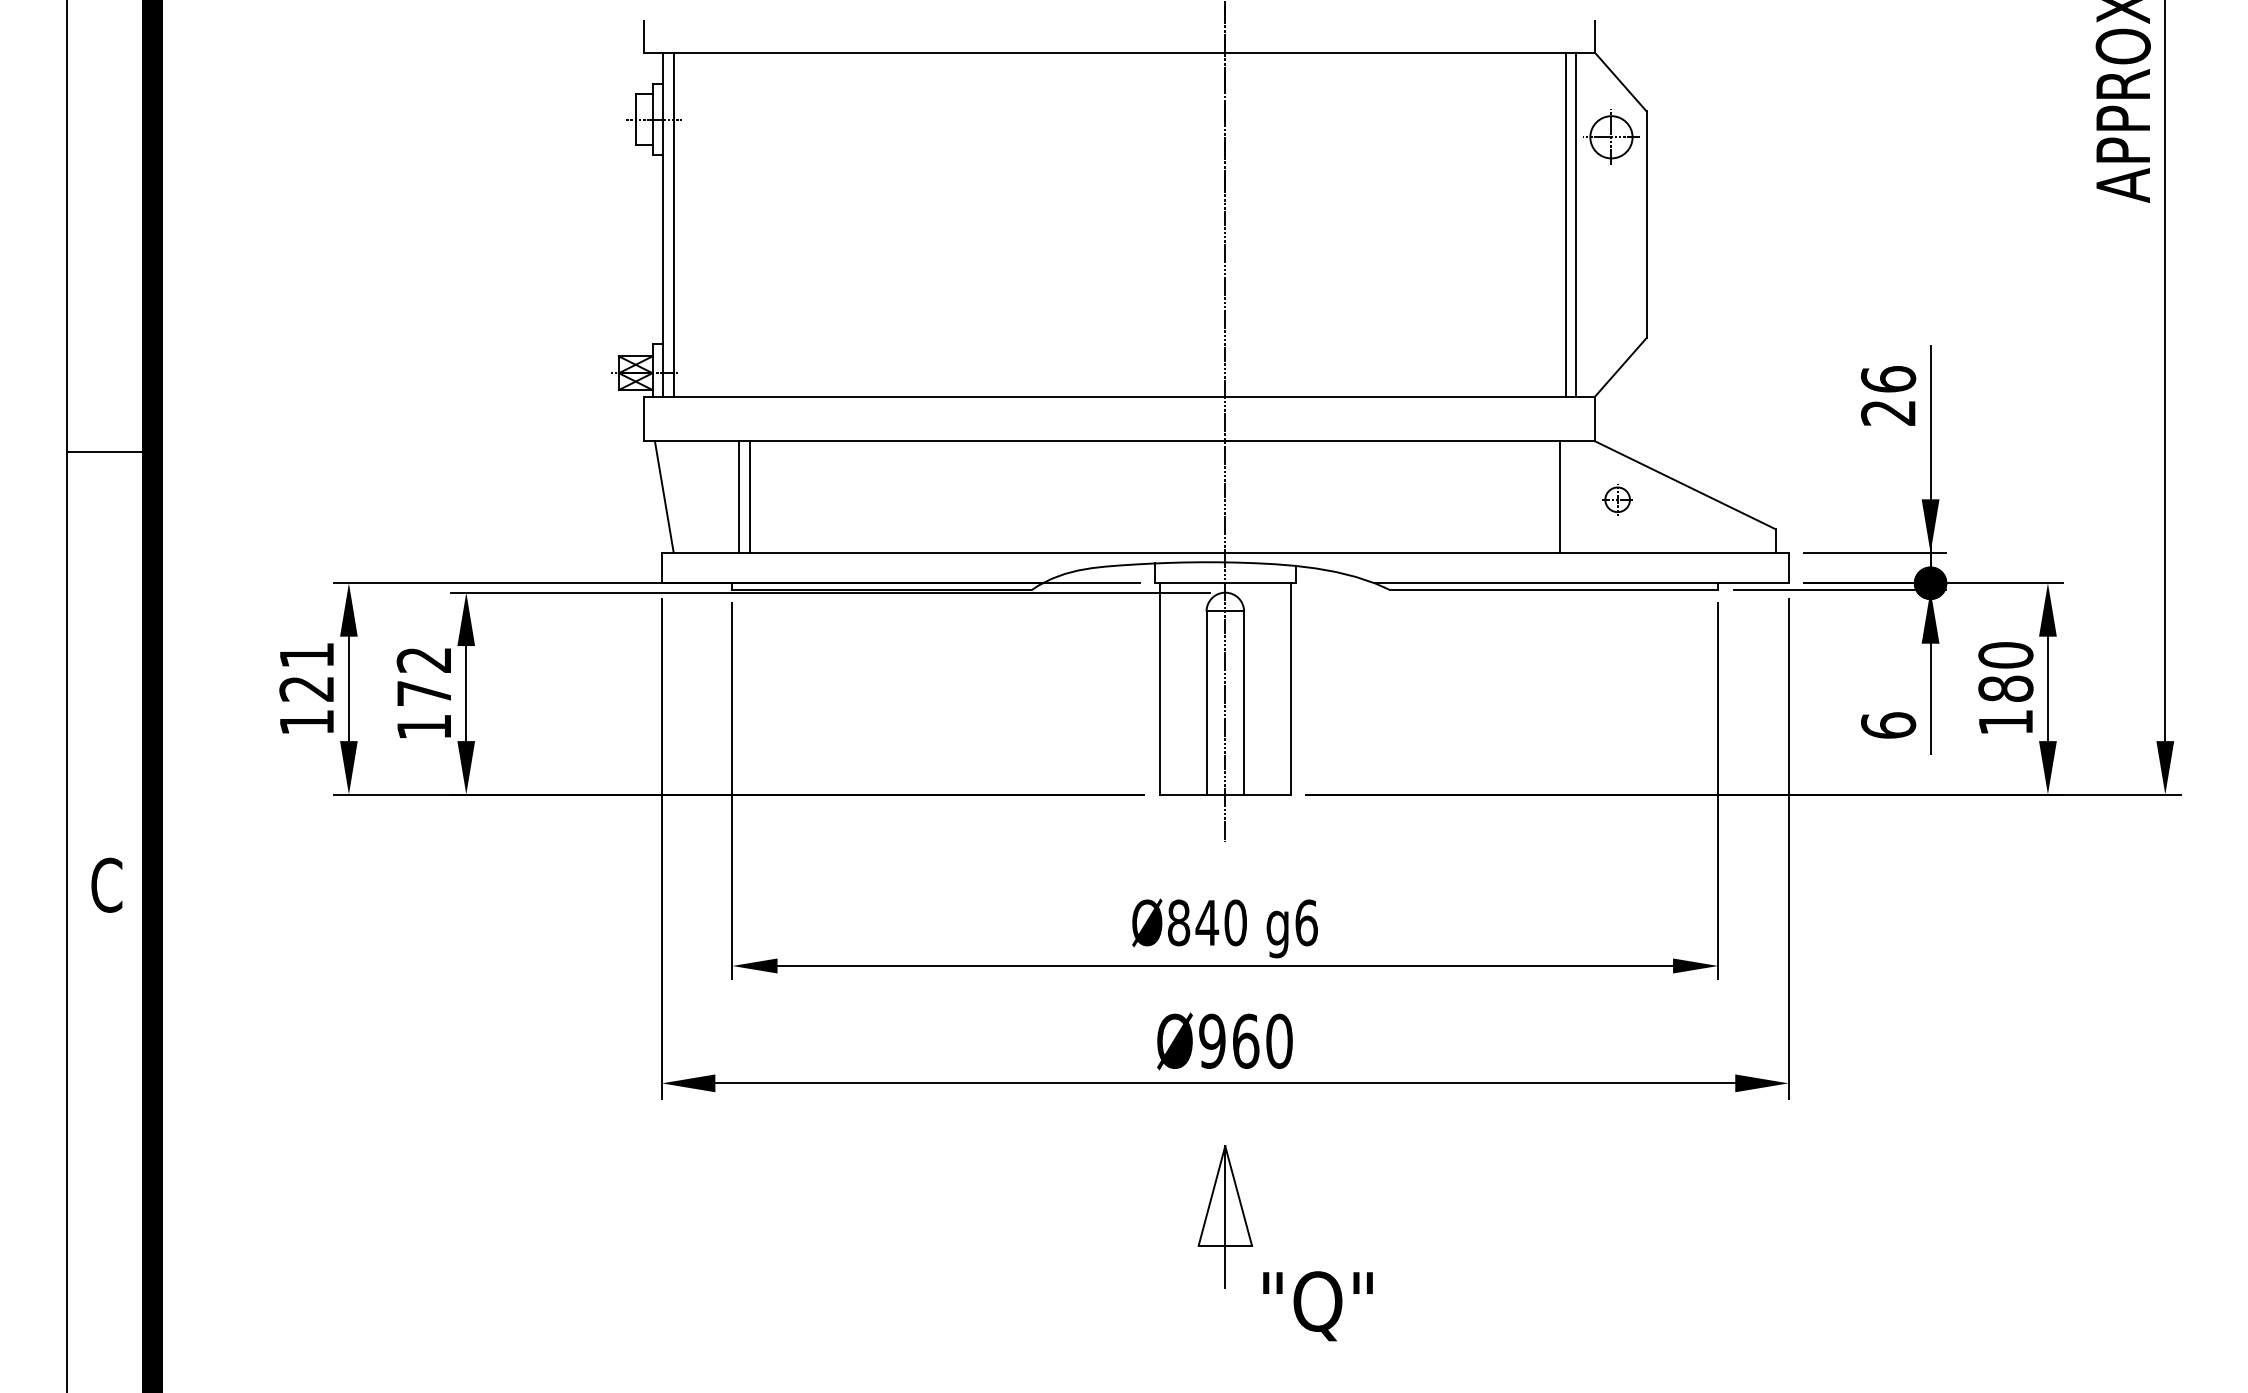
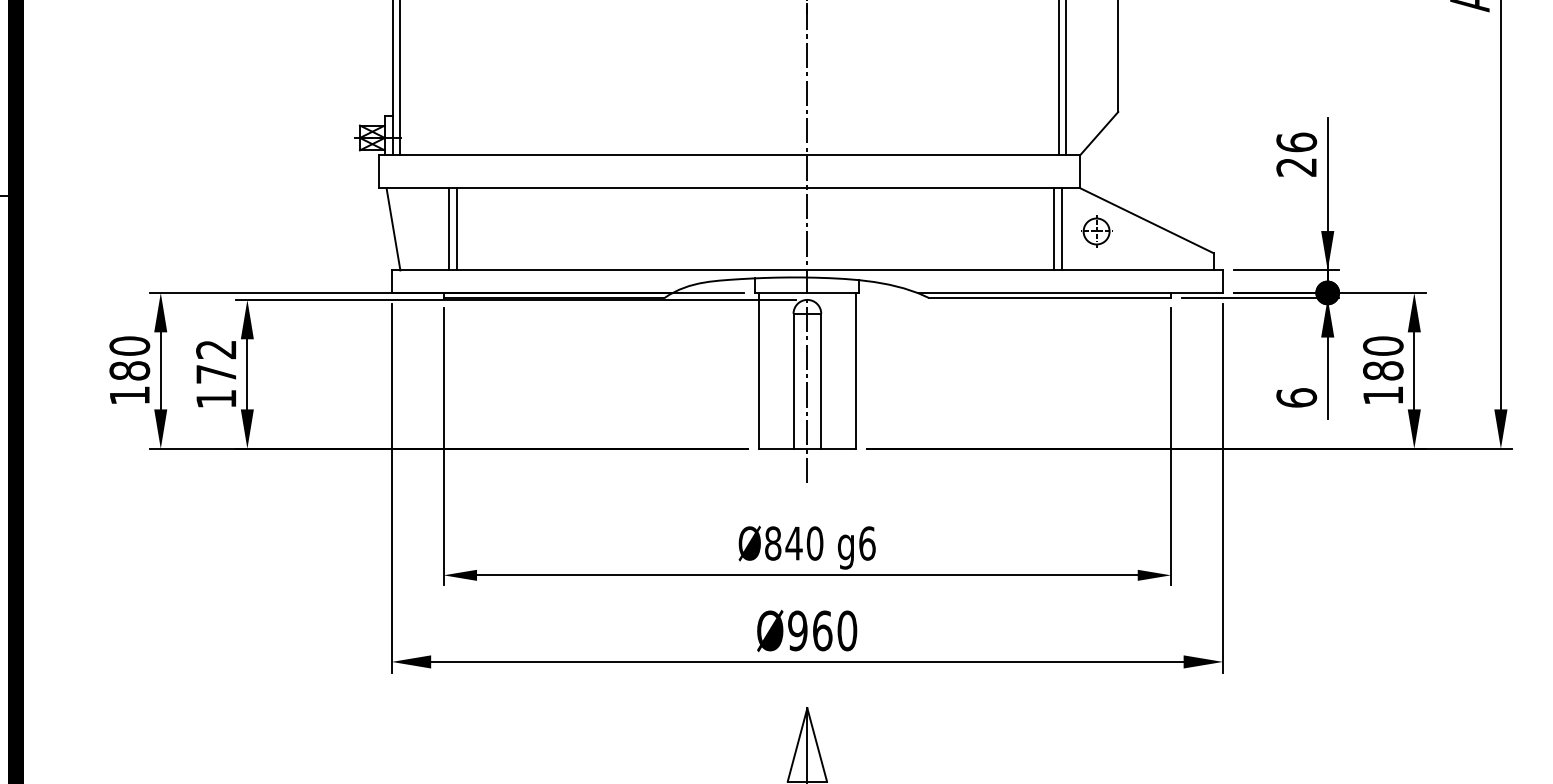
line: (1570, 496) -> (1062, 228), added
part: (1618, 499) -> (1097, 231), size x1.43
text: (306, 671) -> (129, 358), 121 -> 180

